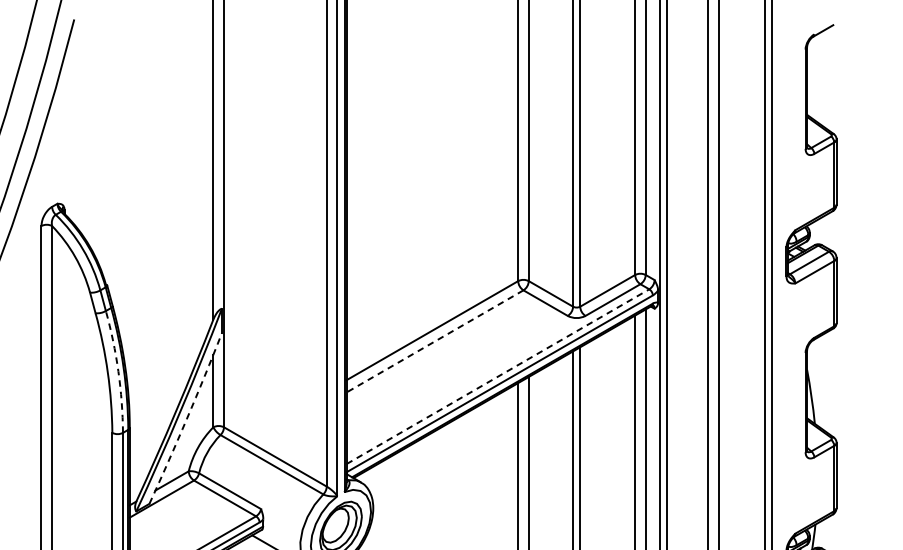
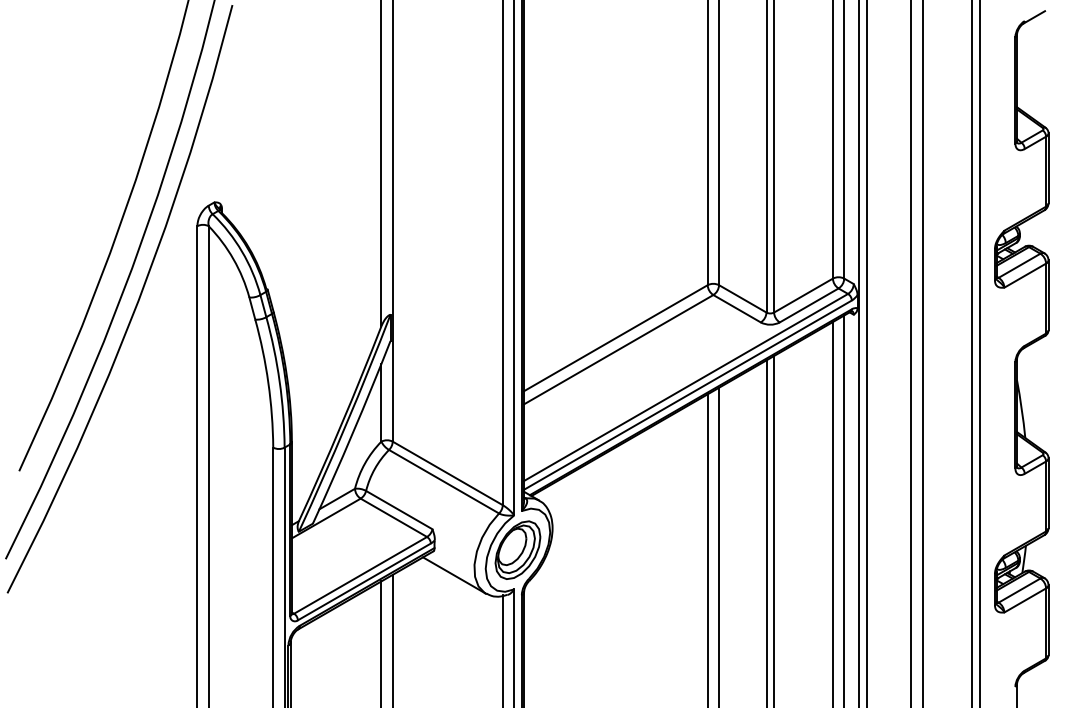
line: (434, 341) -> (618, 349), dashed -> solid
arc: (118, 371) -> (279, 381), dashed -> solid
line: (498, 376) -> (686, 387), dashed -> solid
arc: (186, 418) -> (352, 432), dashed -> solid

